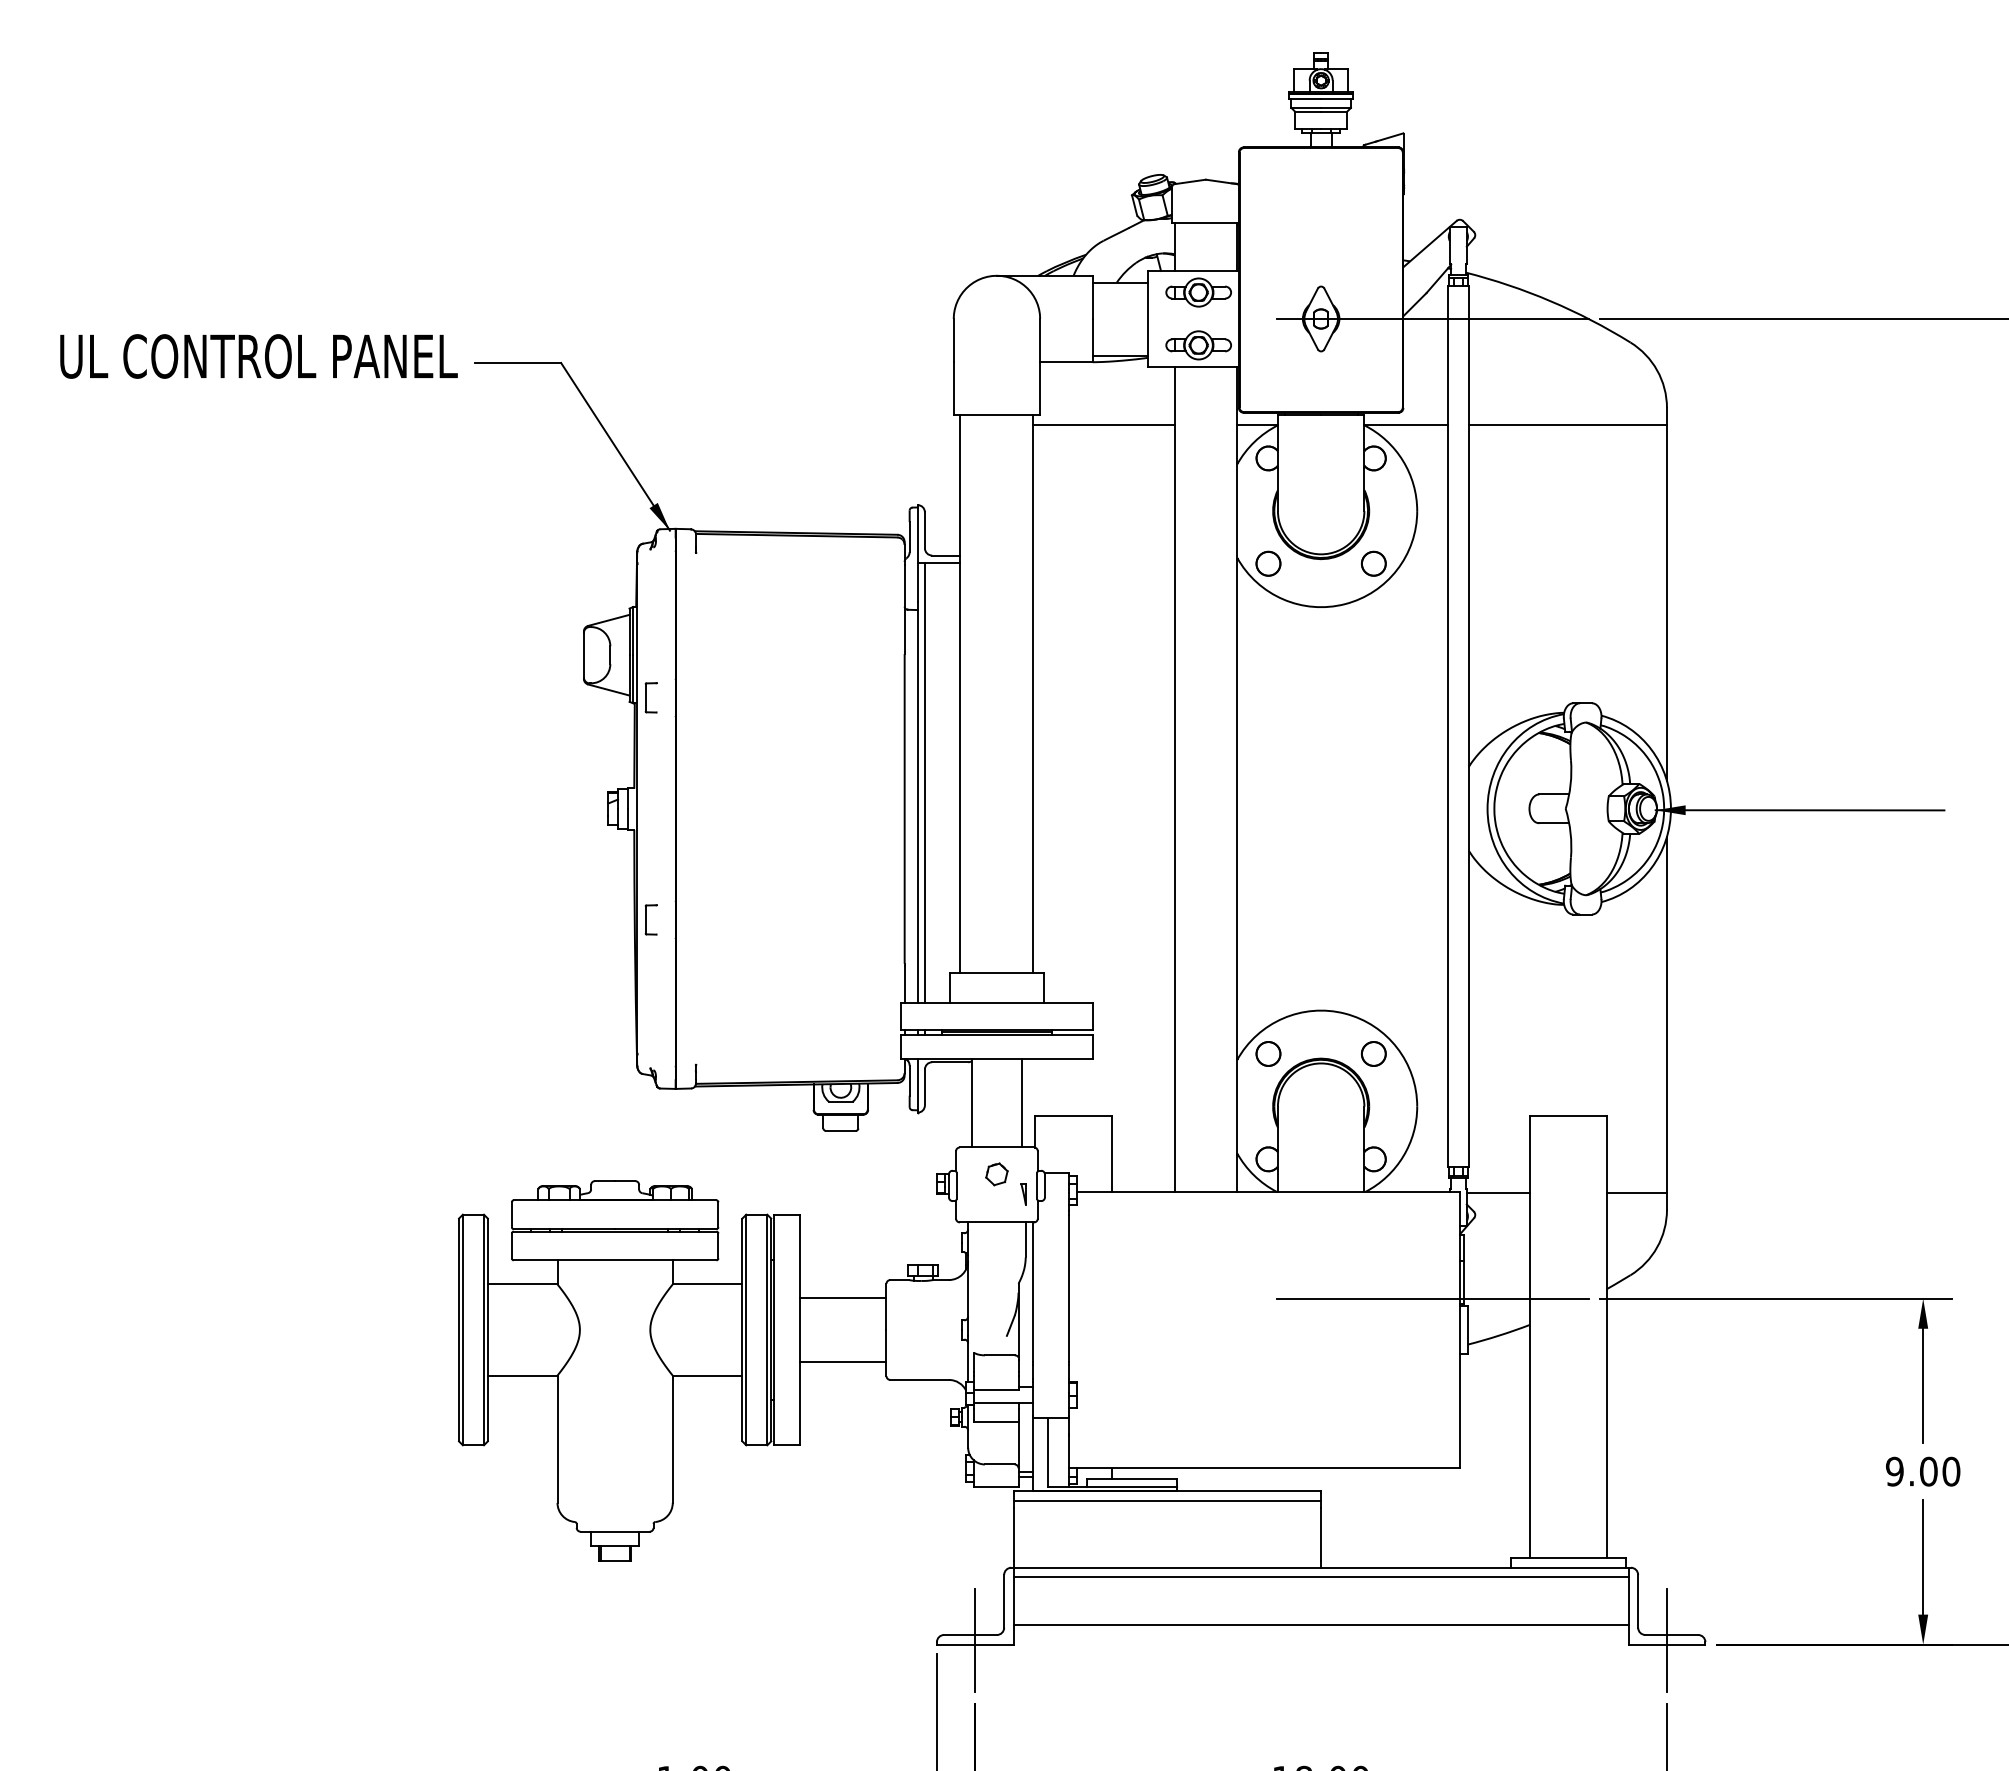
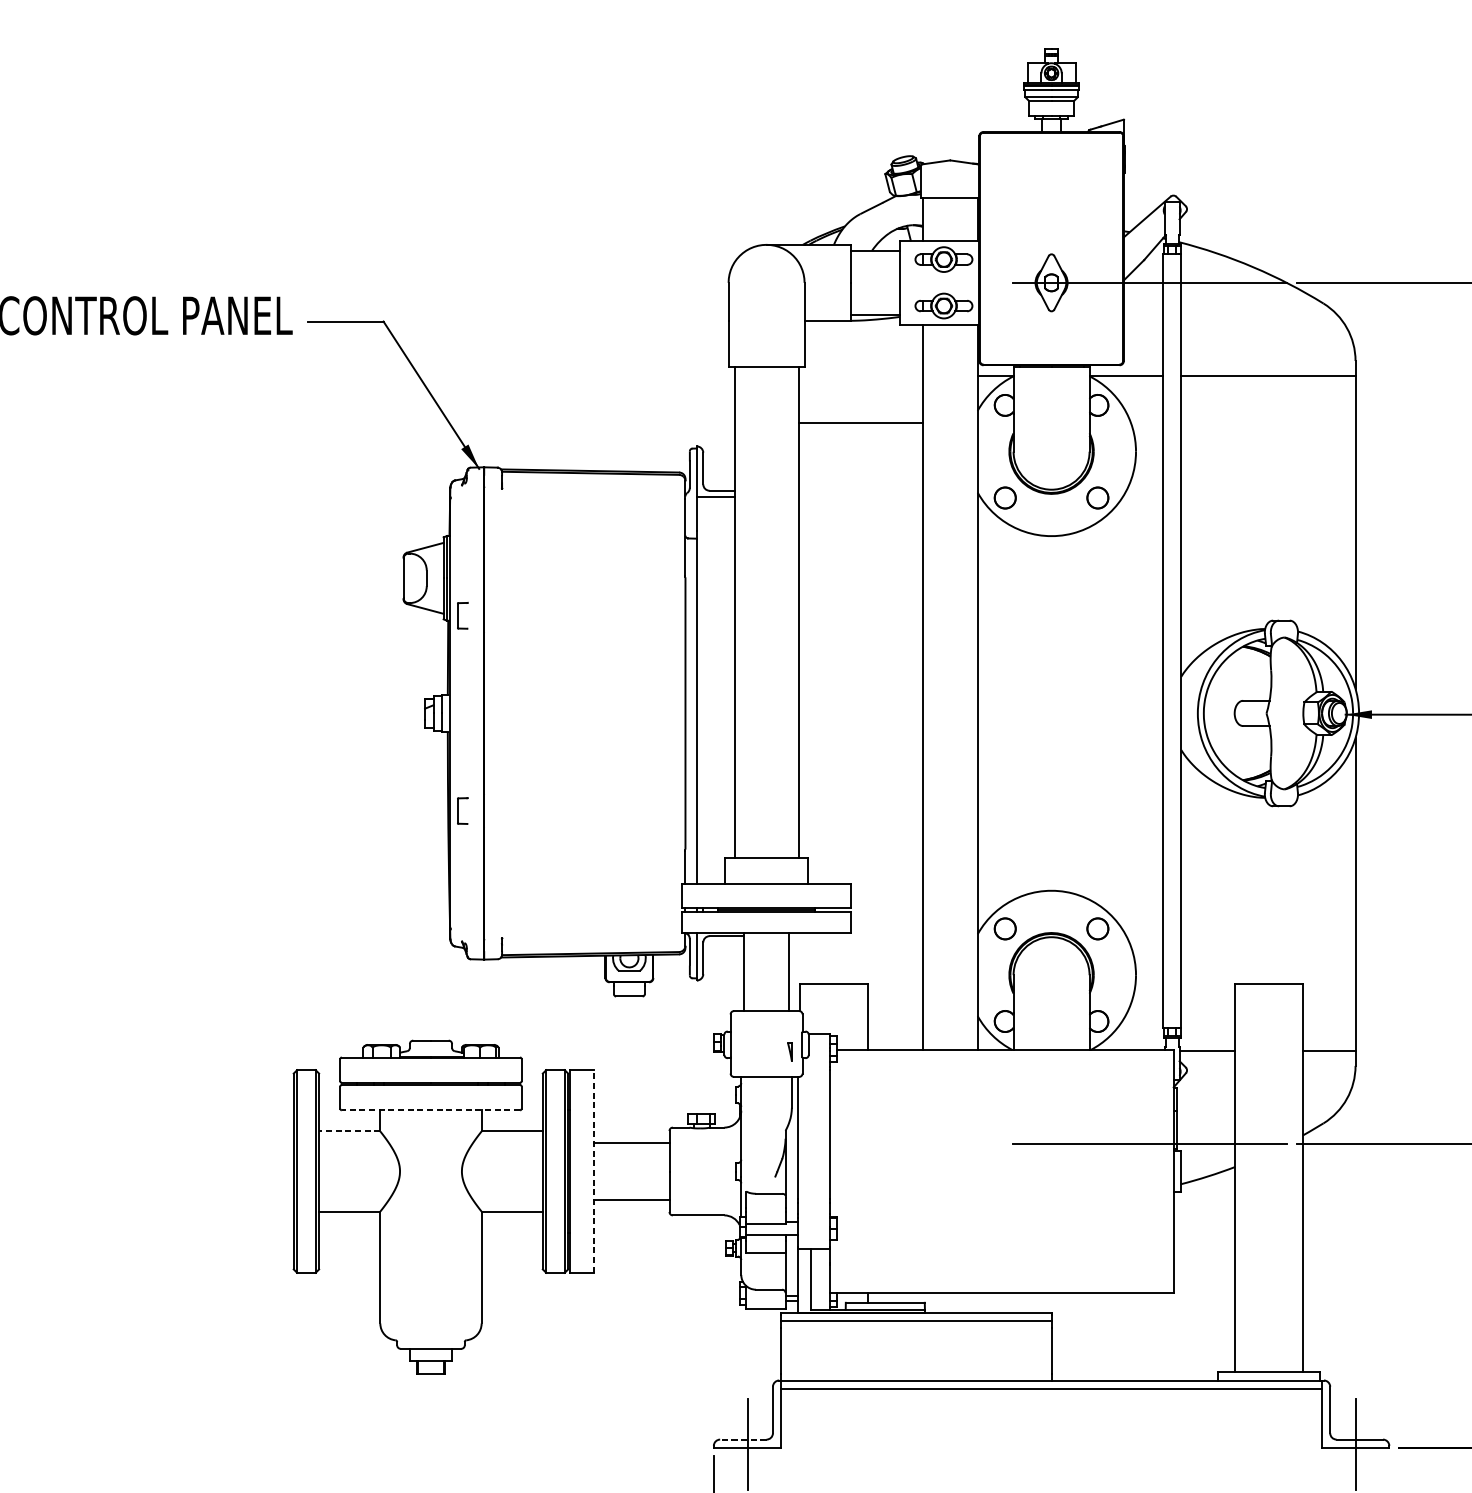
line: (1103, 424) -> (860, 423), moved
line: (924, 782) -> (702, 690), removed
part: (996, 1174) -> (766, 1034), removed
line: (614, 1260) -> (430, 1110), solid -> dashed
line: (522, 1284) -> (349, 1131), solid -> dashed
line: (800, 1329) -> (593, 1171), solid -> dashed
line: (1320, 1625) -> (1050, 1431), removed
line: (970, 1634) -> (743, 1439), solid -> dashed

